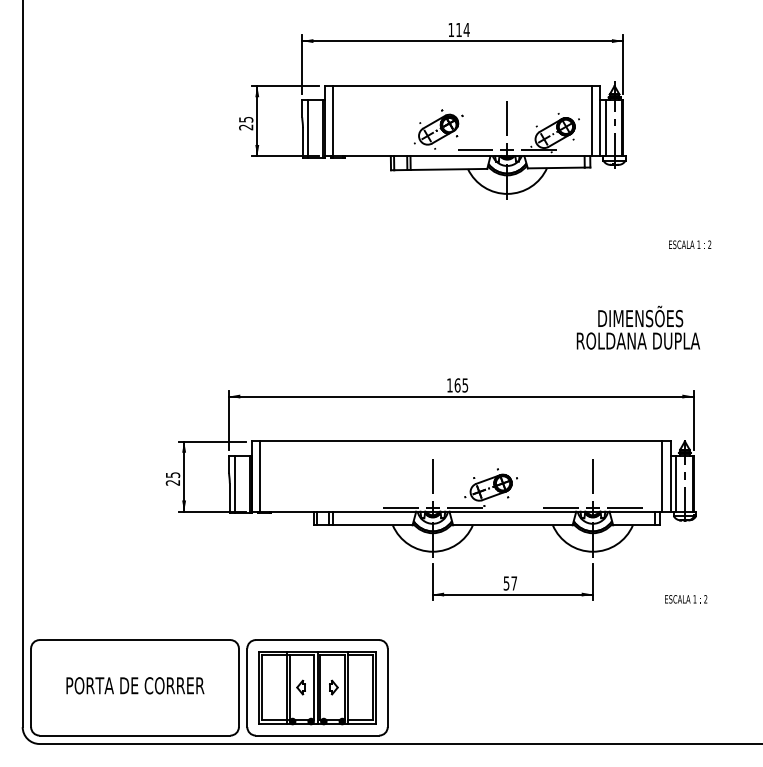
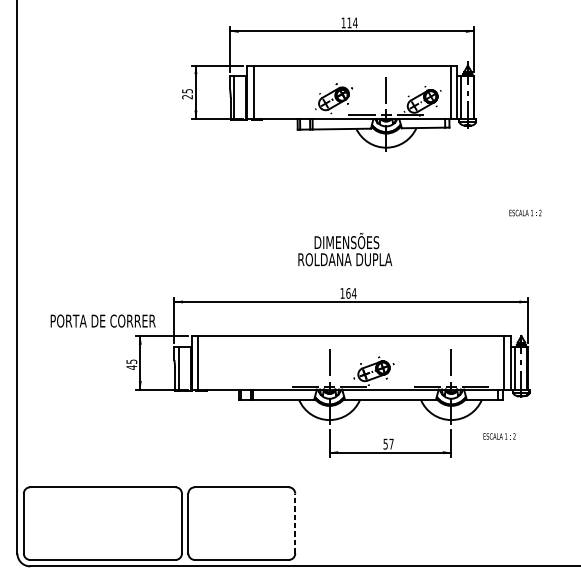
text: (690, 244) -> (525, 212), moved
text: (637, 327) -> (344, 249), moved
text: (465, 385) -> (354, 293), 165 -> 164
text: (172, 482) -> (131, 367), 25 -> 45
text: (686, 599) -> (499, 436), moved
text: (135, 685) -> (103, 320), moved
line: (387, 687) -> (295, 523), solid -> dashed
part: (317, 688) -> (241, 524), removed

